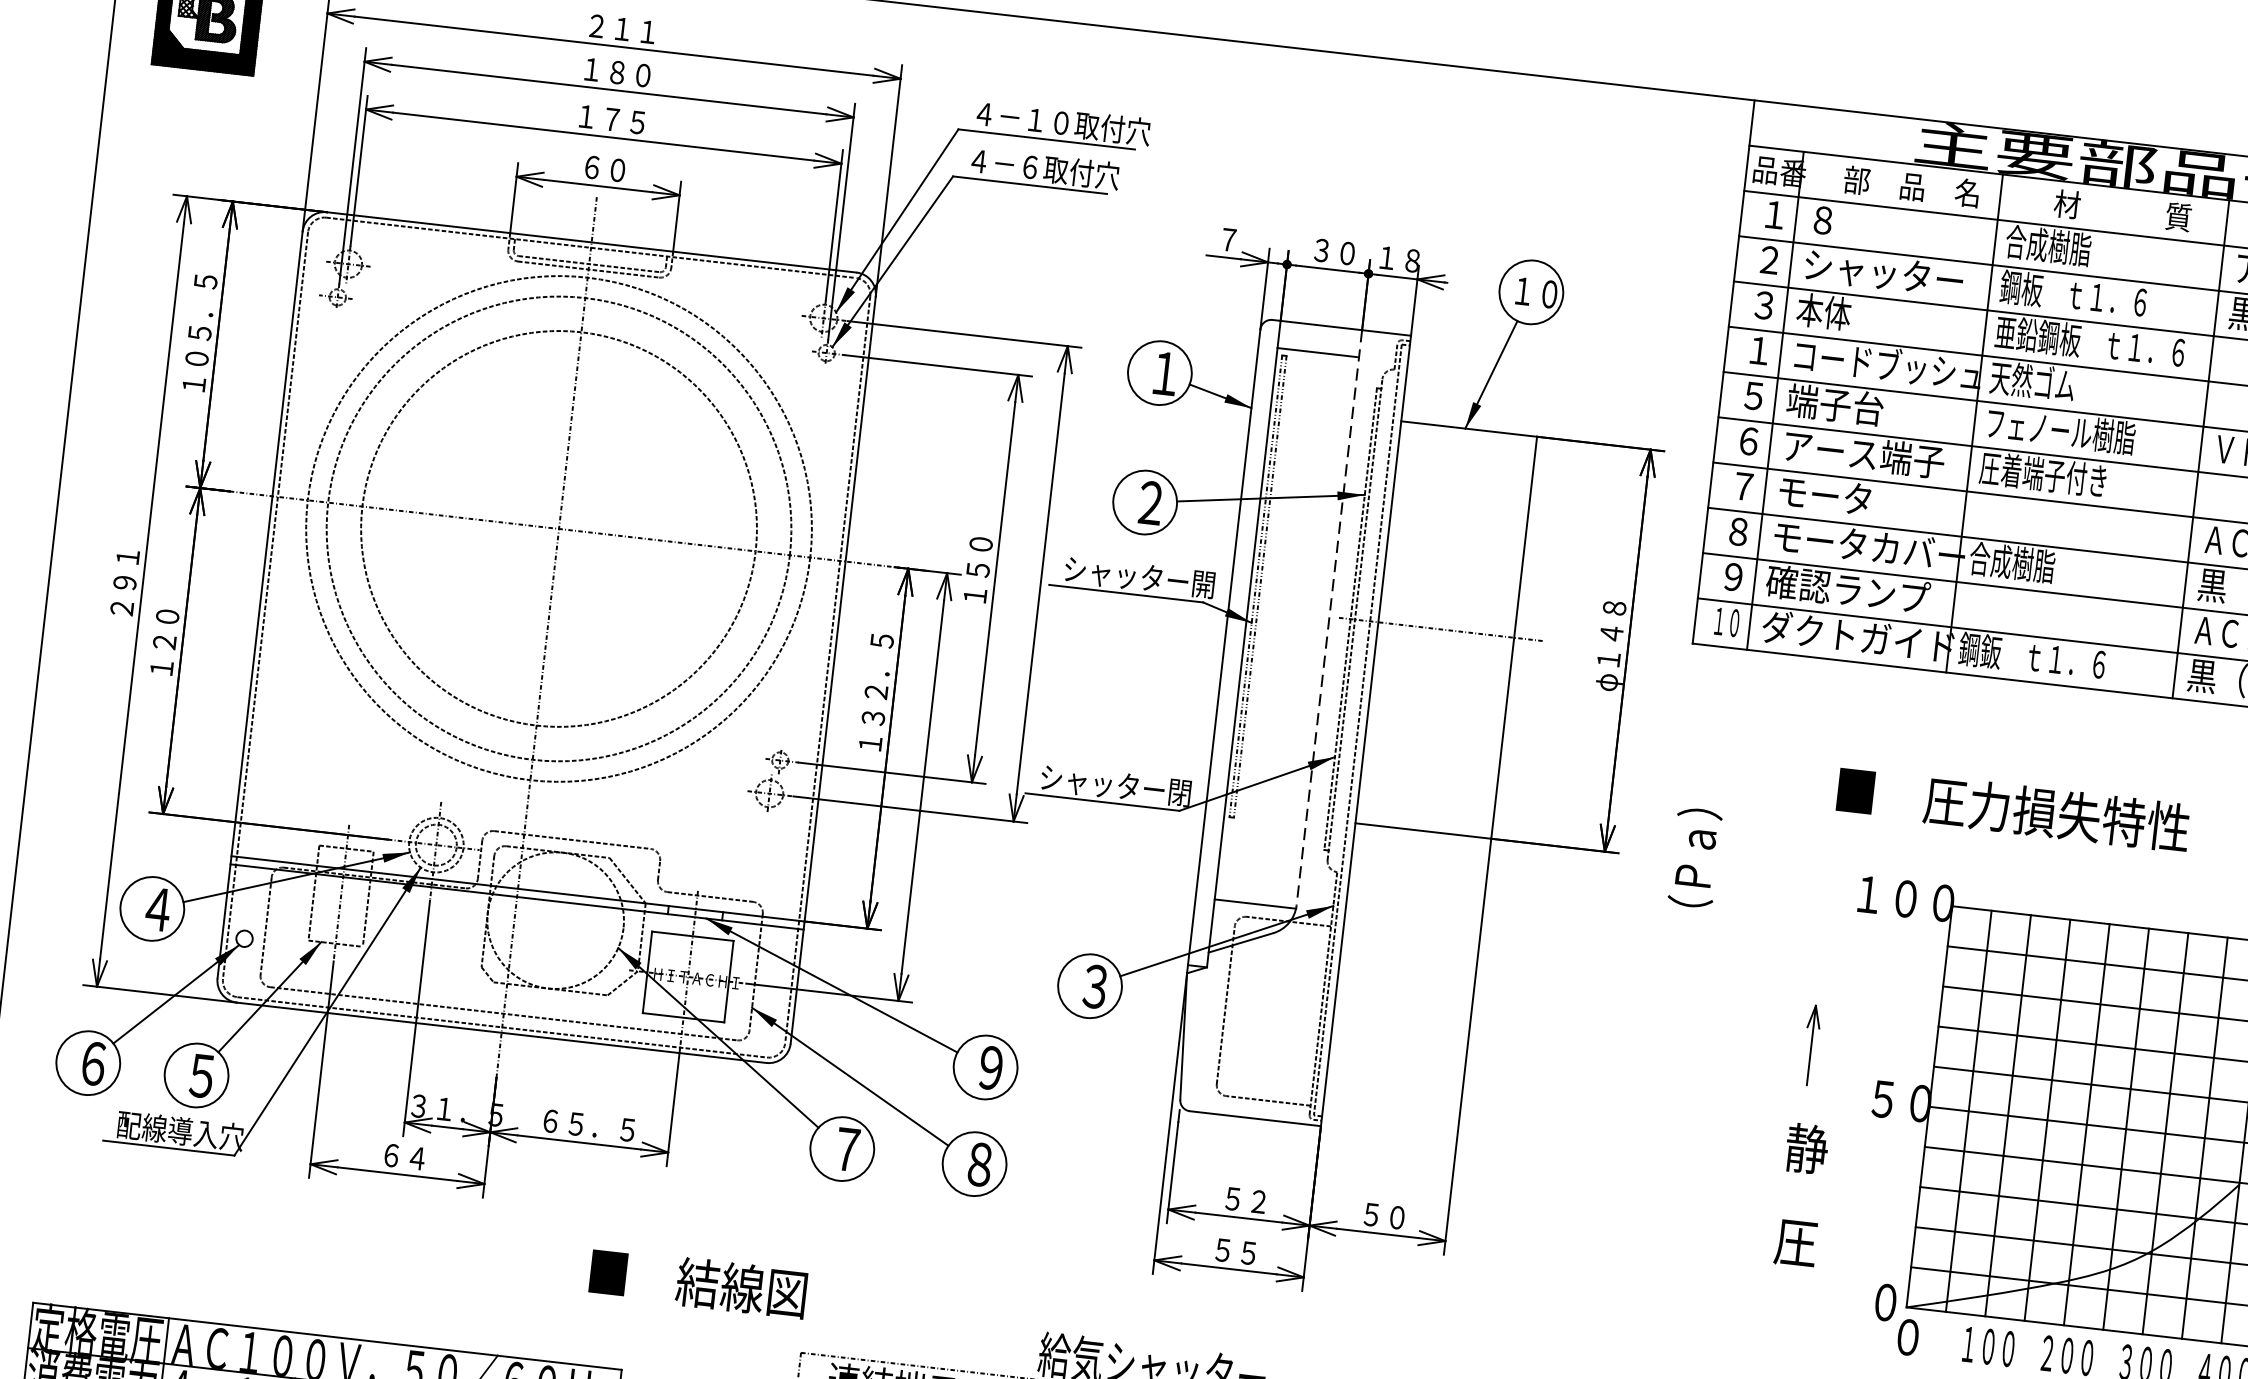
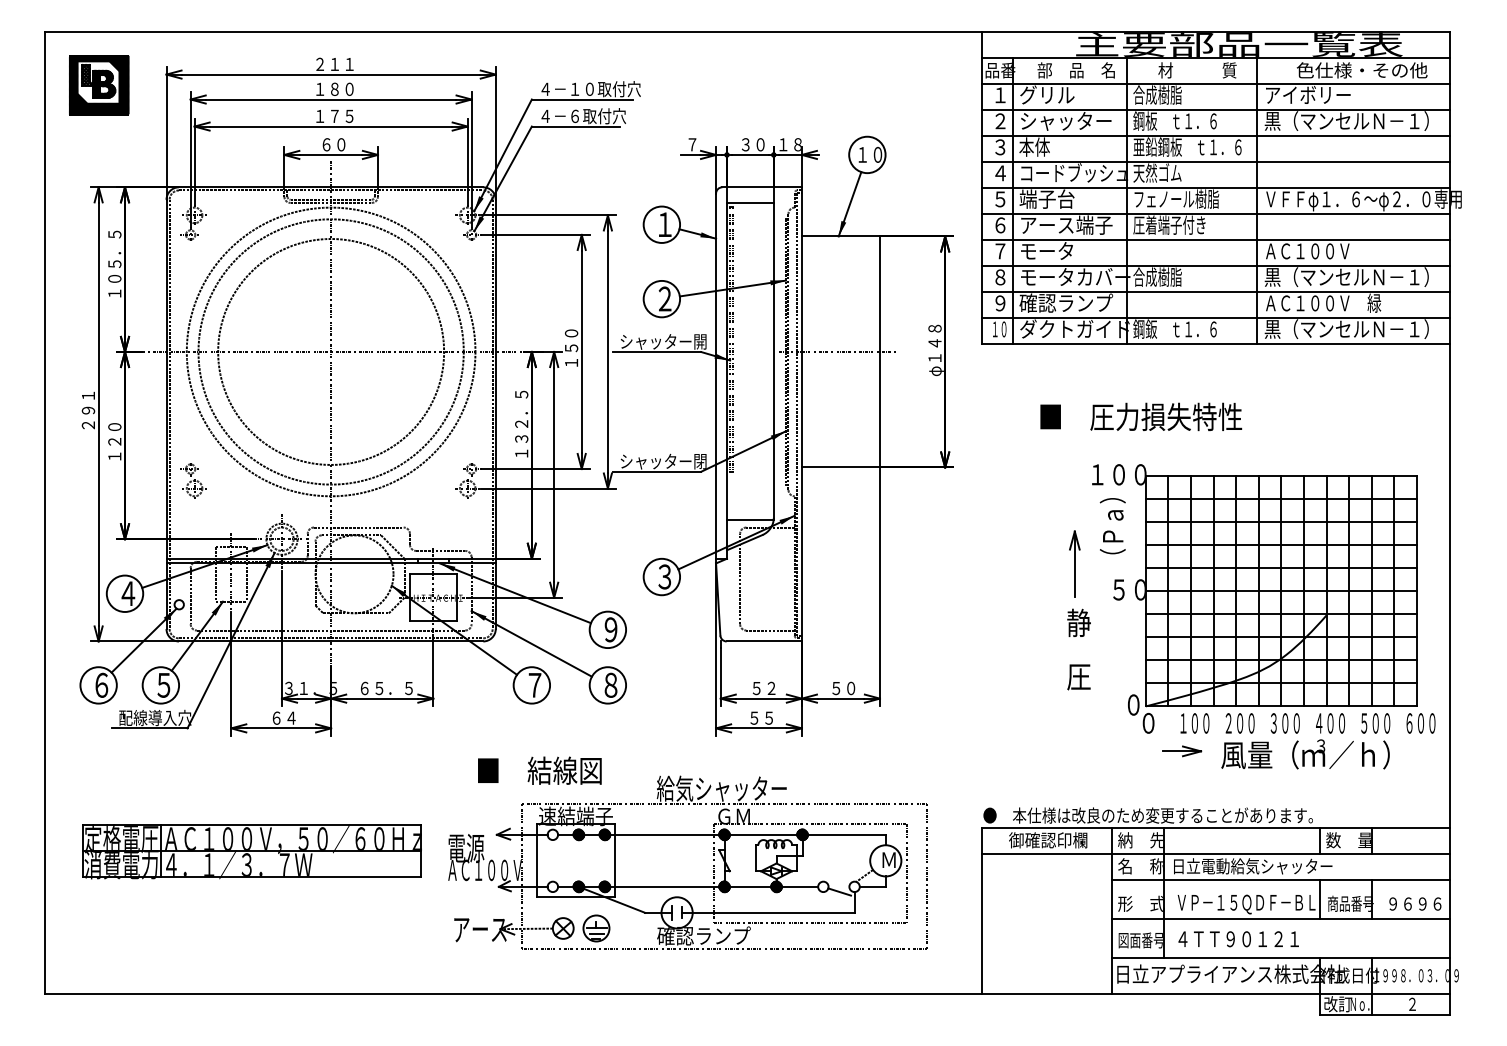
text: (1856, 222) -> (1047, 94), ８ -> グリル
text: (1759, 351) -> (1000, 173), １ -> ４
line: (1328, 619) -> (773, 353), dashed -> solid
part: (293, 725) -> (193, 480), added
text: (2014, 808) -> (1141, 416), moved
text: (1694, 858) -> (1112, 526), moved
part: (1810, 1044) -> (1074, 563), size x1.43
text: (697, 1282) -> (539, 770), moved

